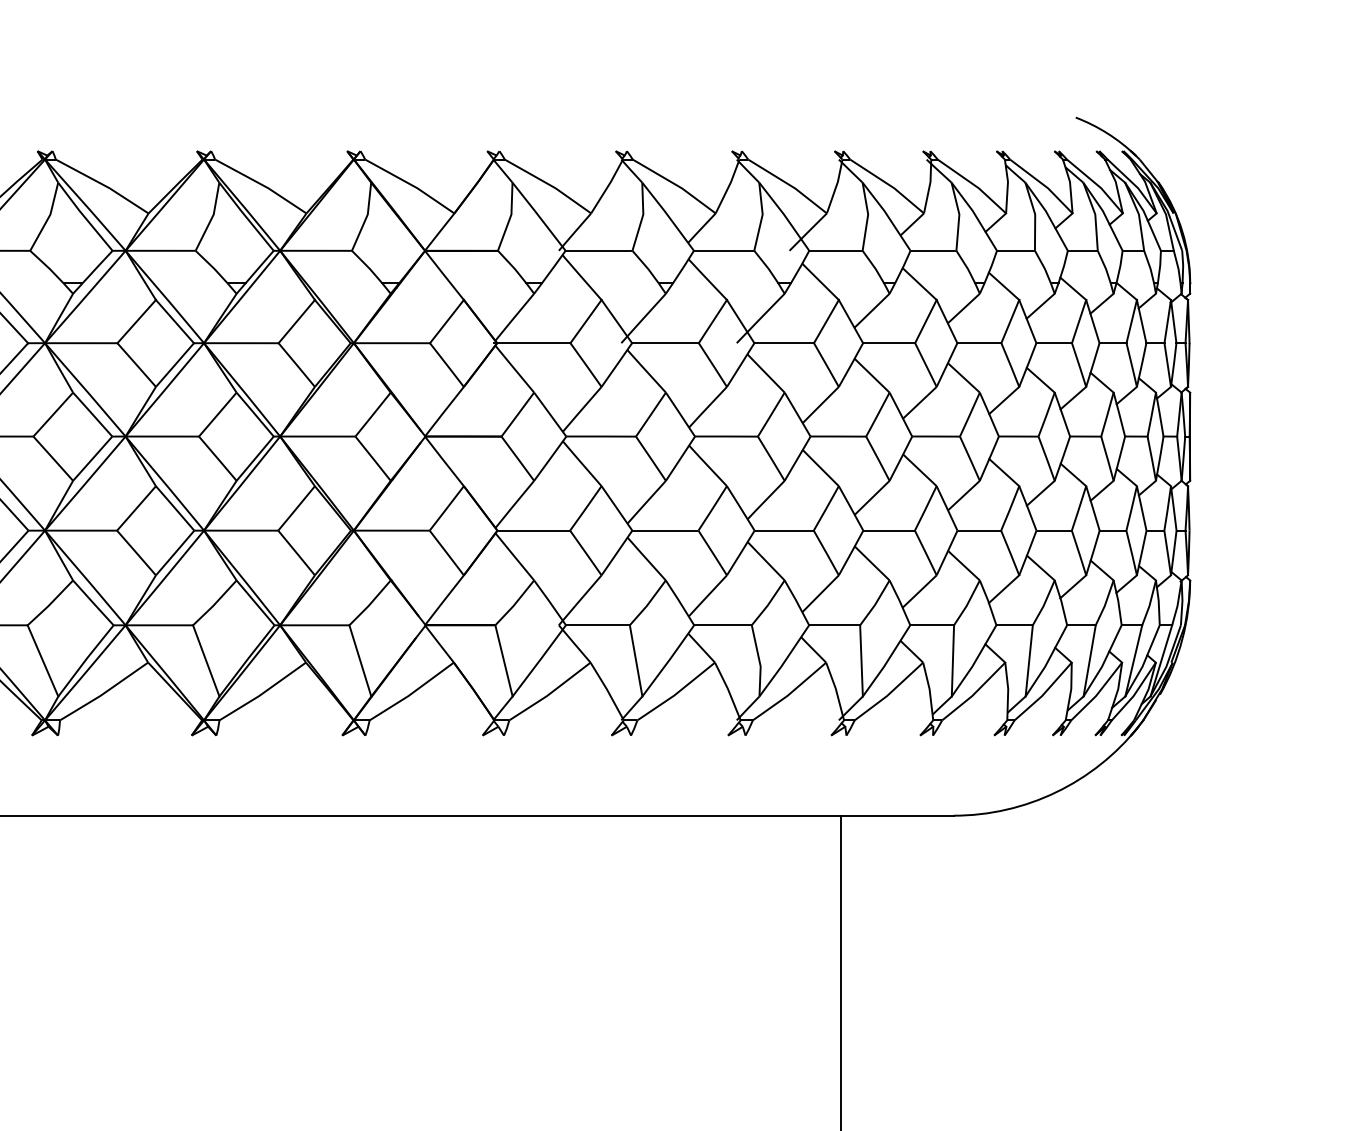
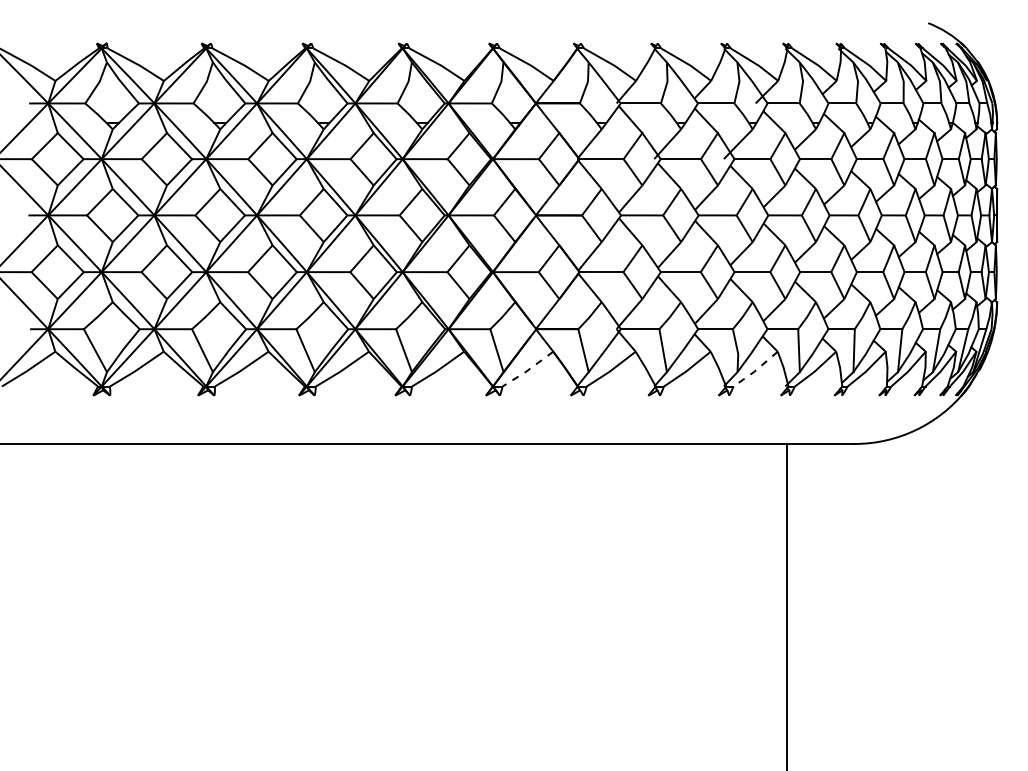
line: (412, 693) -> (528, 370), solid -> dashed
line: (789, 693) -> (755, 370), solid -> dashed

